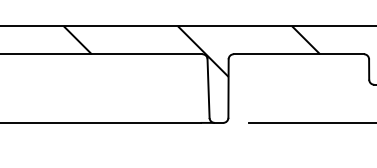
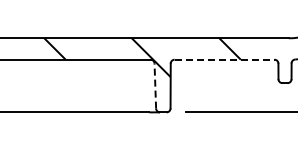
line: (298, 53) -> (224, 59), solid -> dashed
line: (208, 89) -> (155, 86), solid -> dashed

